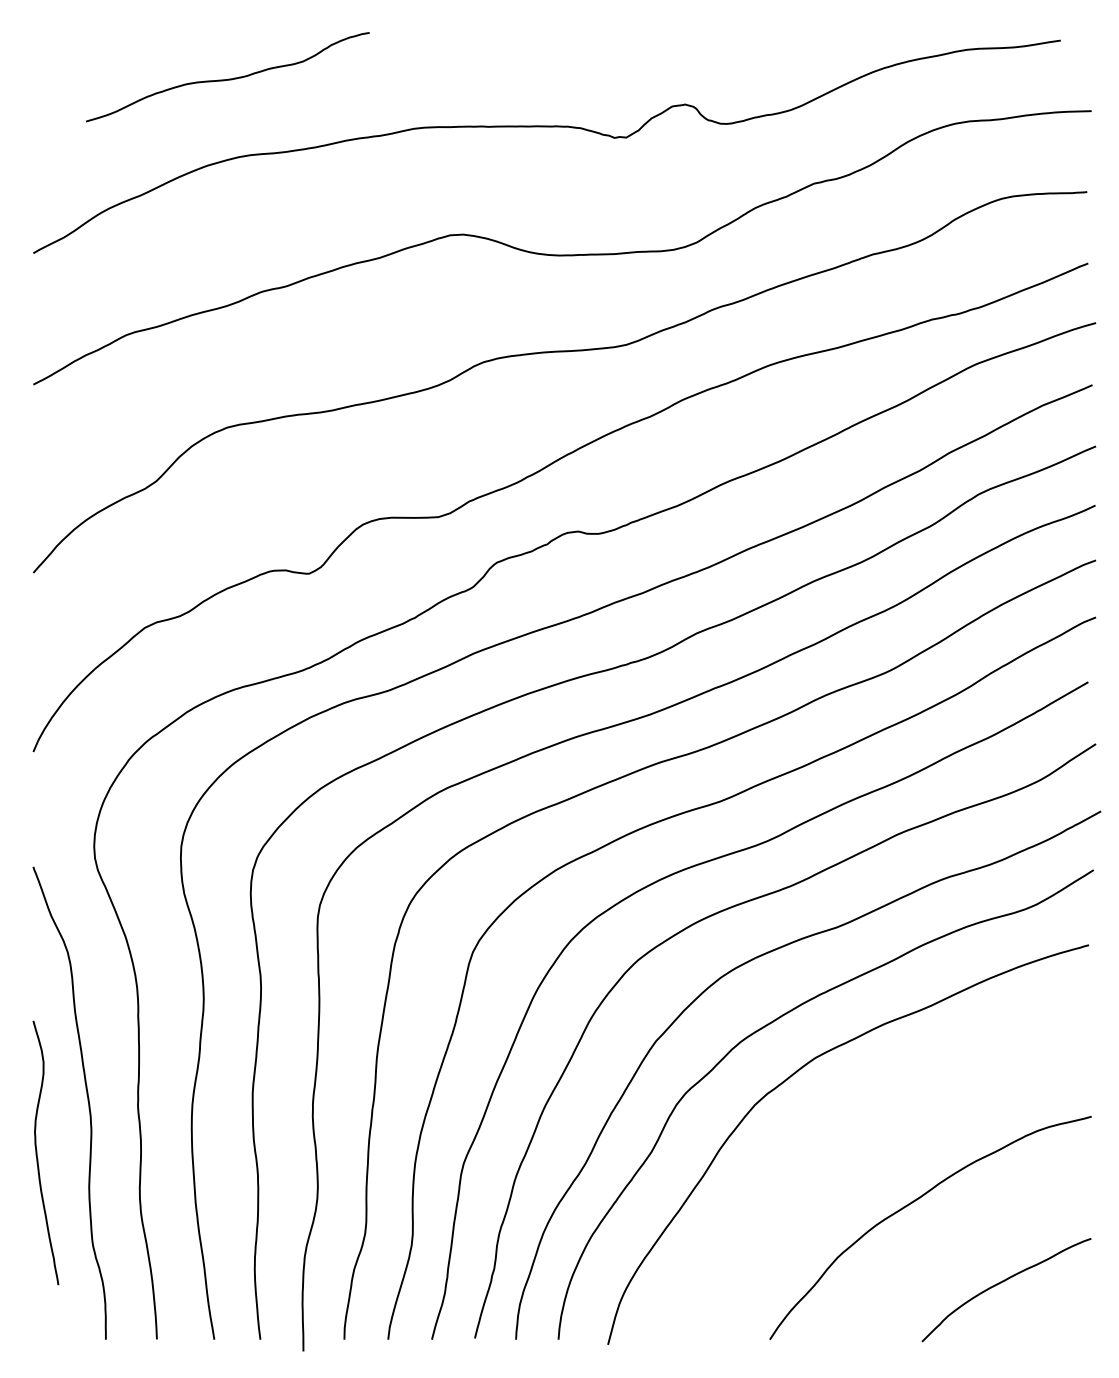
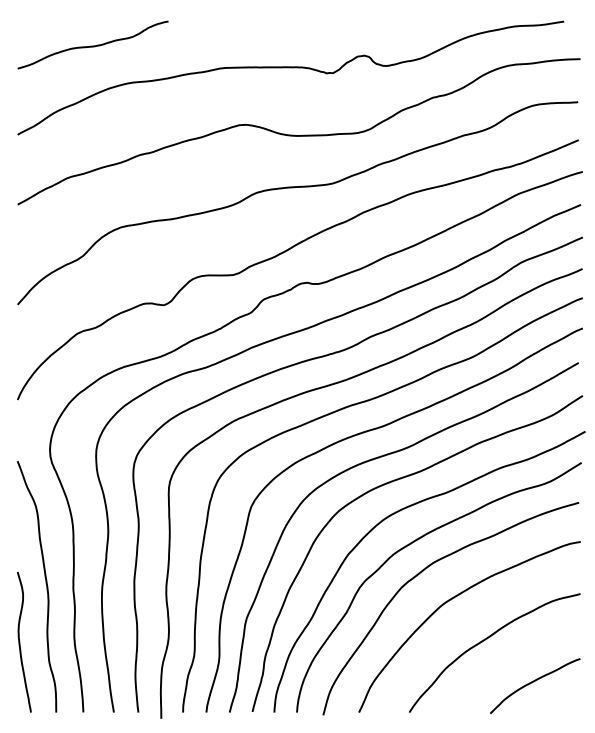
curve: (226, 77) -> (92, 45), moved
curve: (849, 1128) -> (451, 600), added
curve: (38, 1153) -> (20, 642), moved

